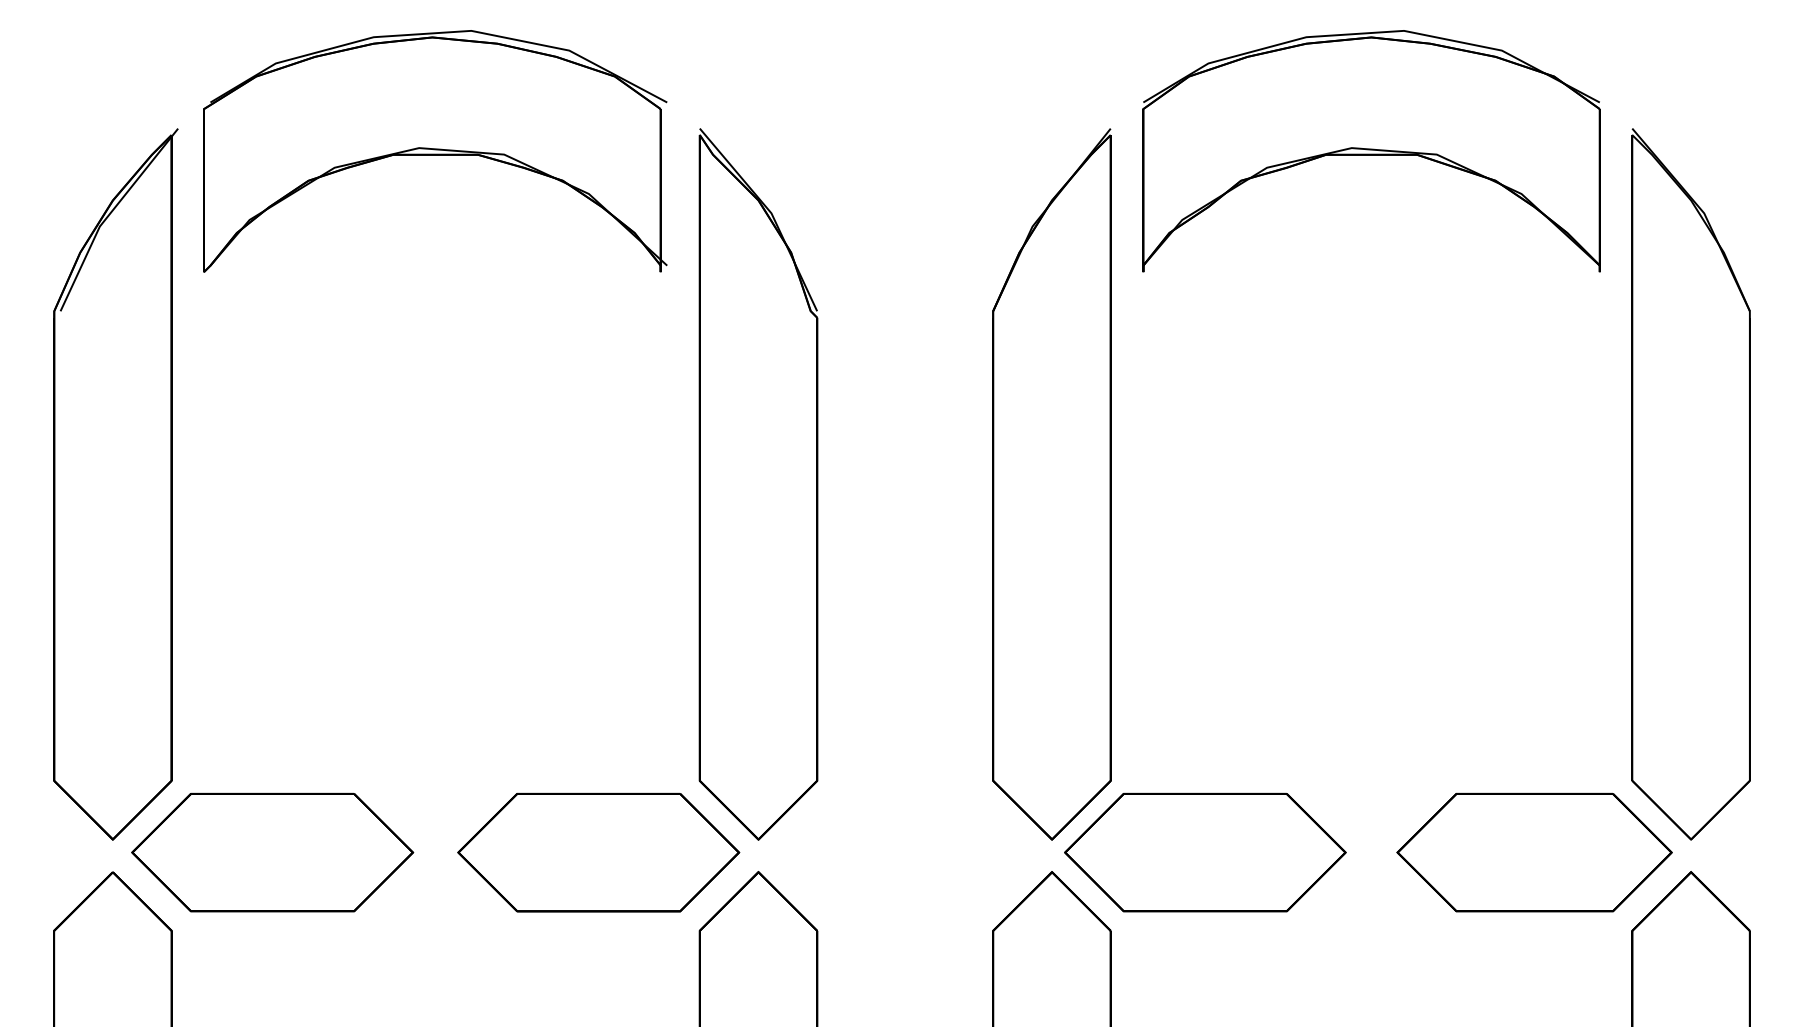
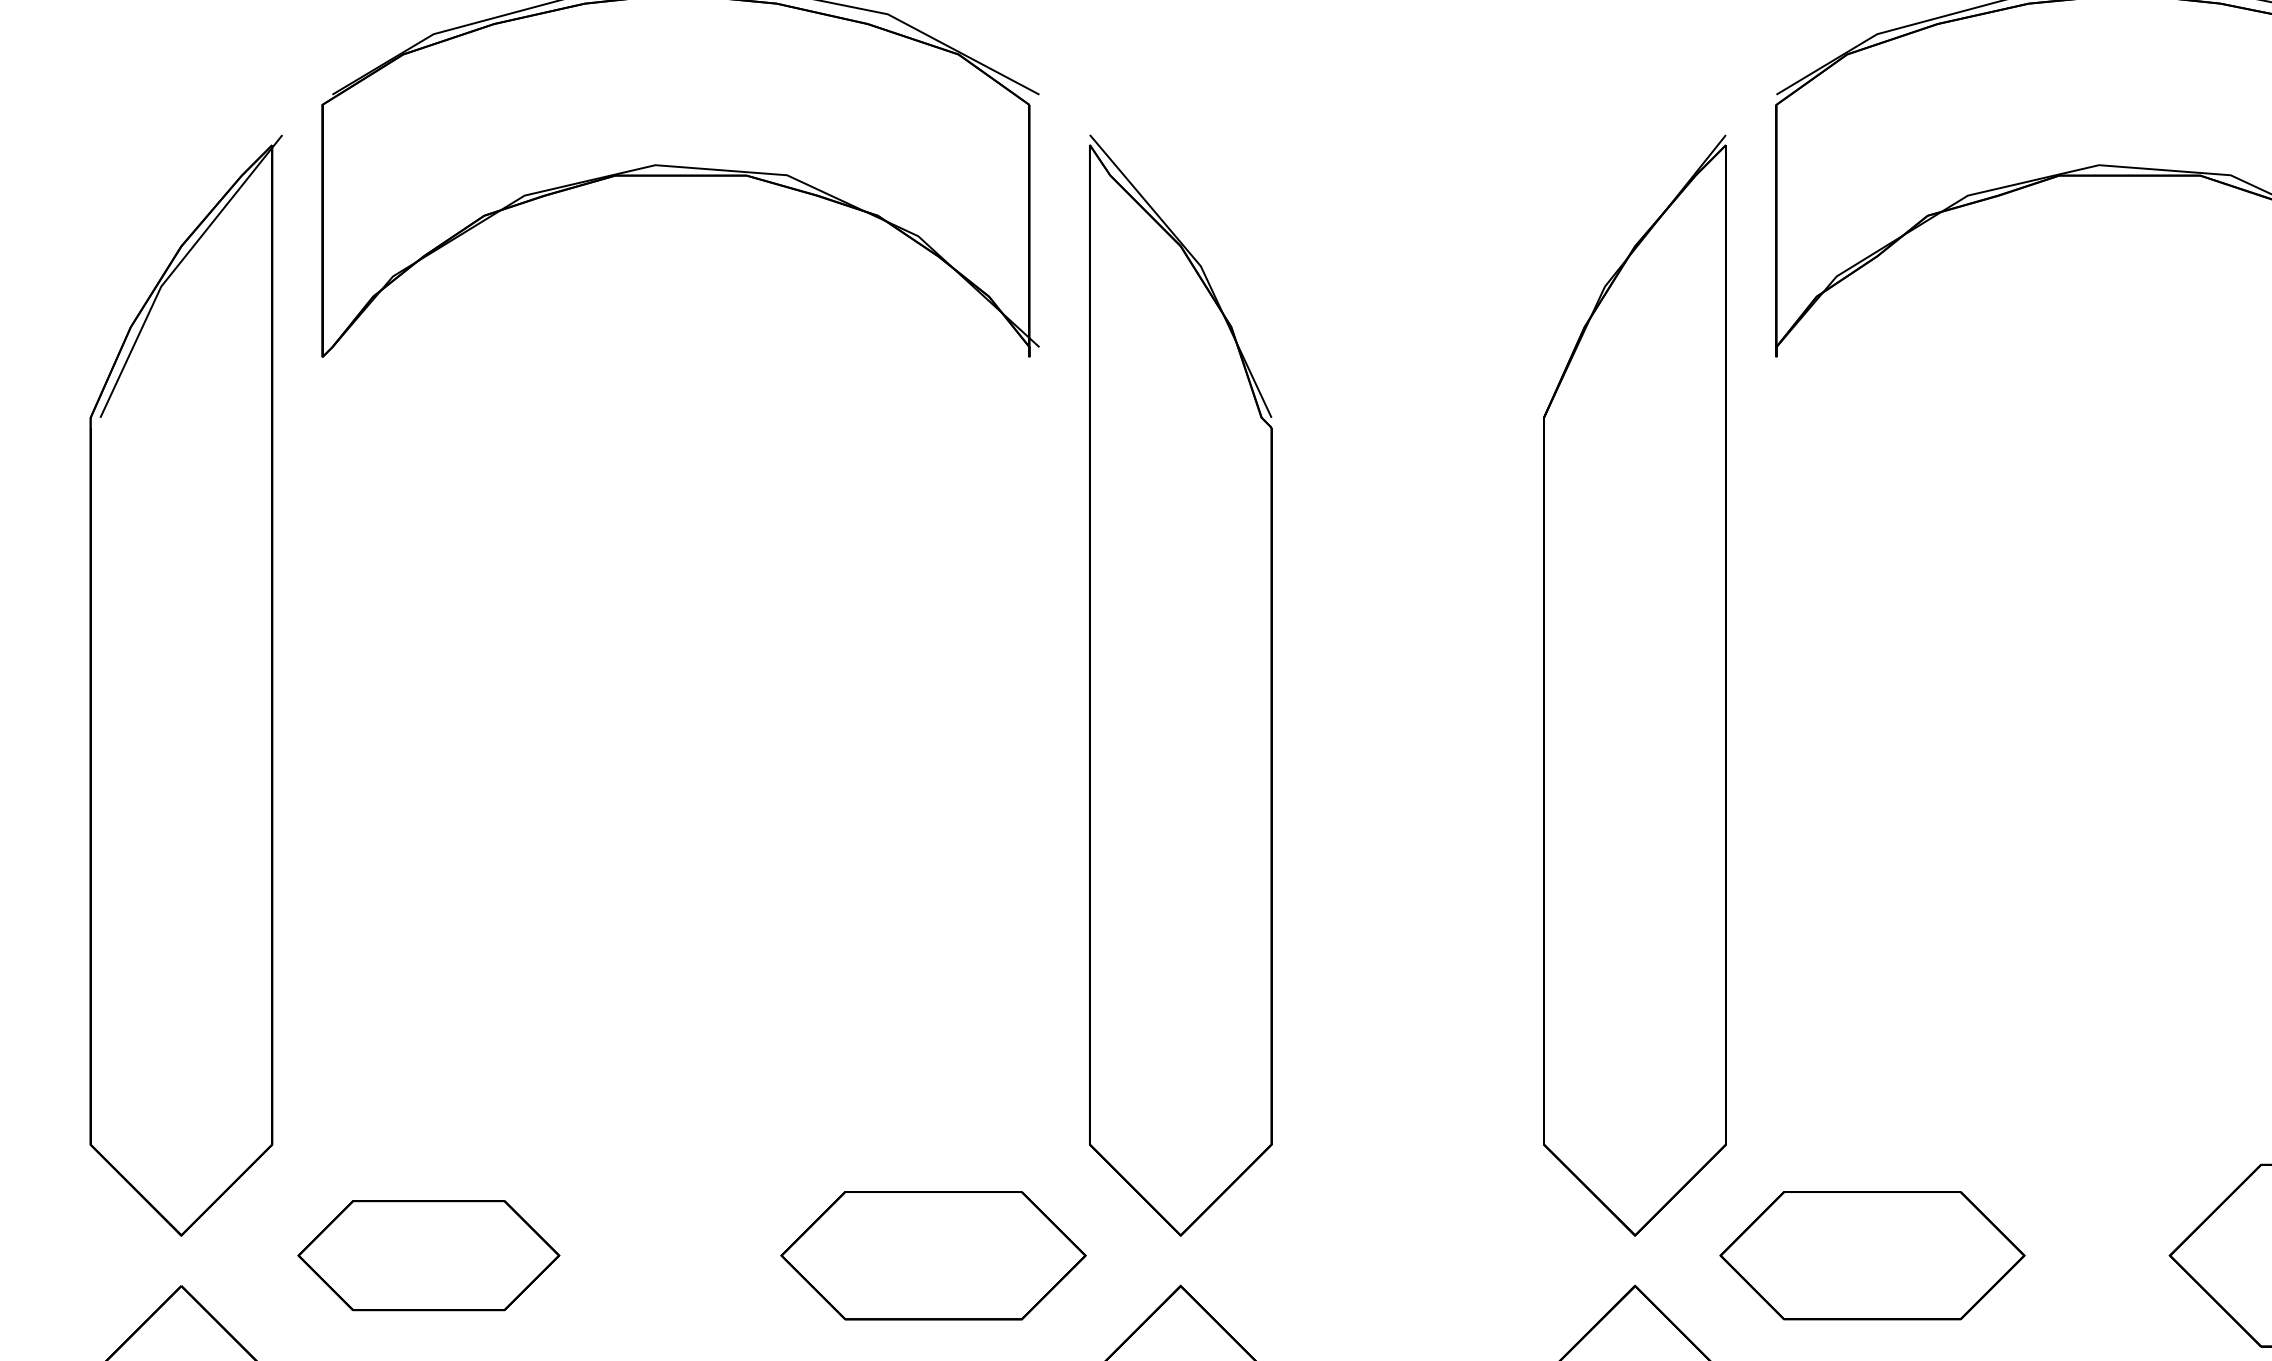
part: (272, 852) -> (428, 1255), size x0.6
part: (598, 852) -> (933, 1255), size x0.7
part: (1205, 852) -> (1872, 1255), size x0.7

